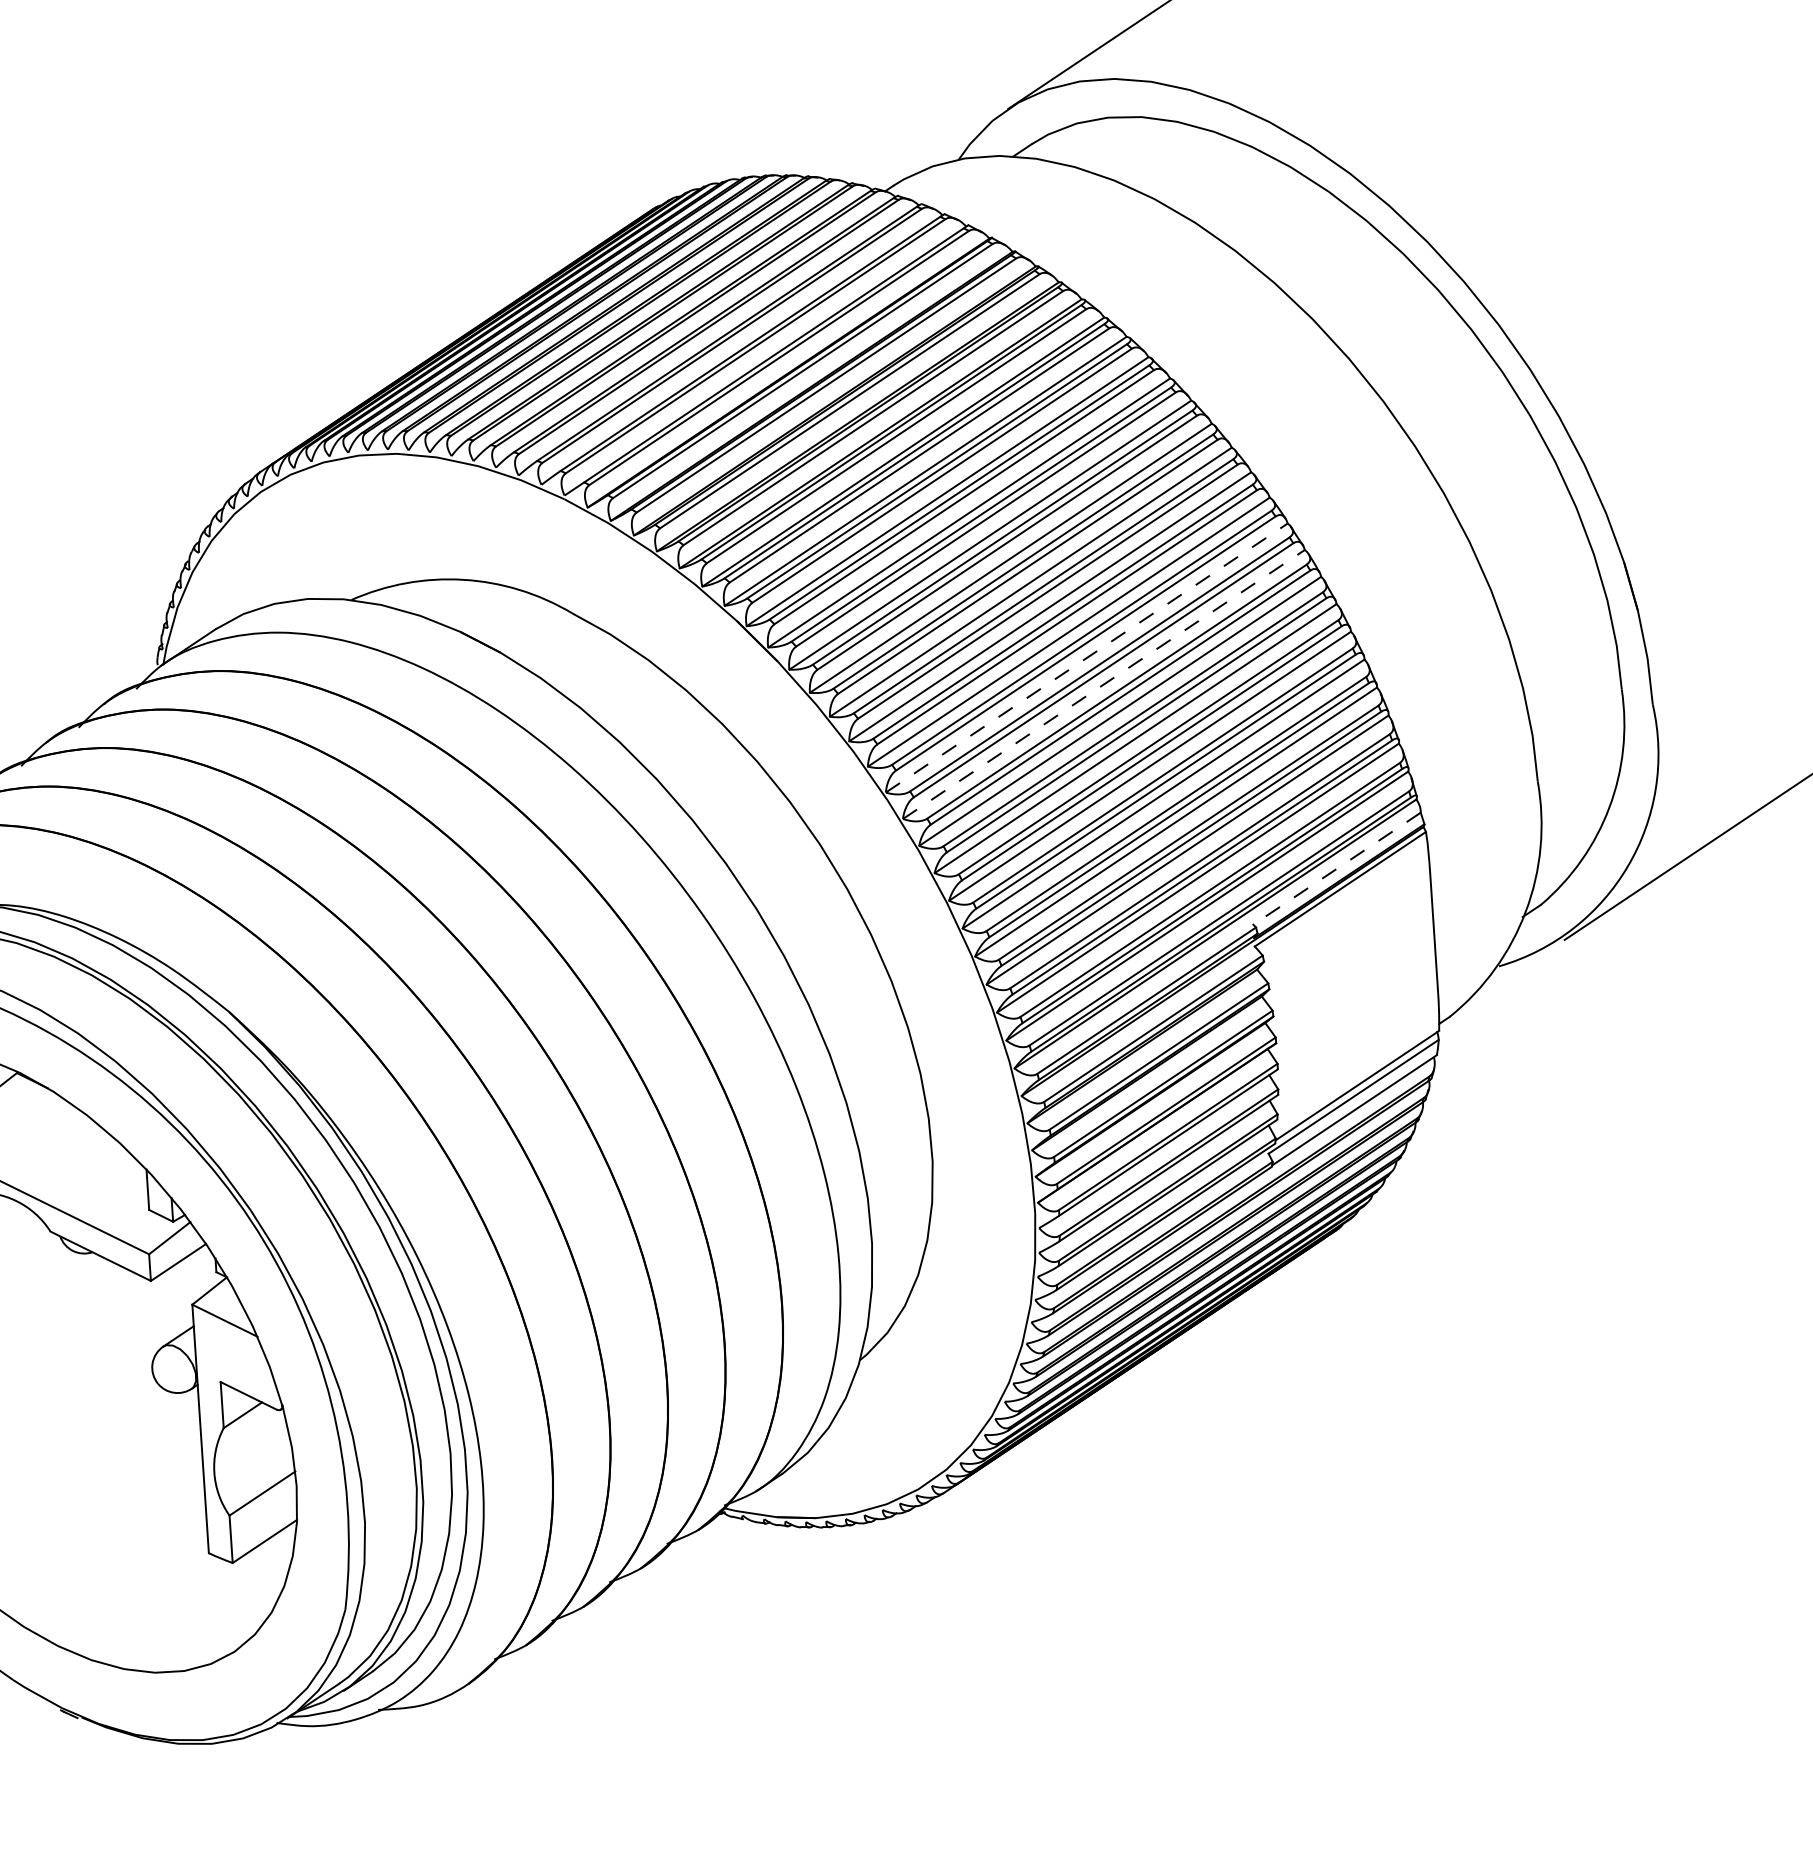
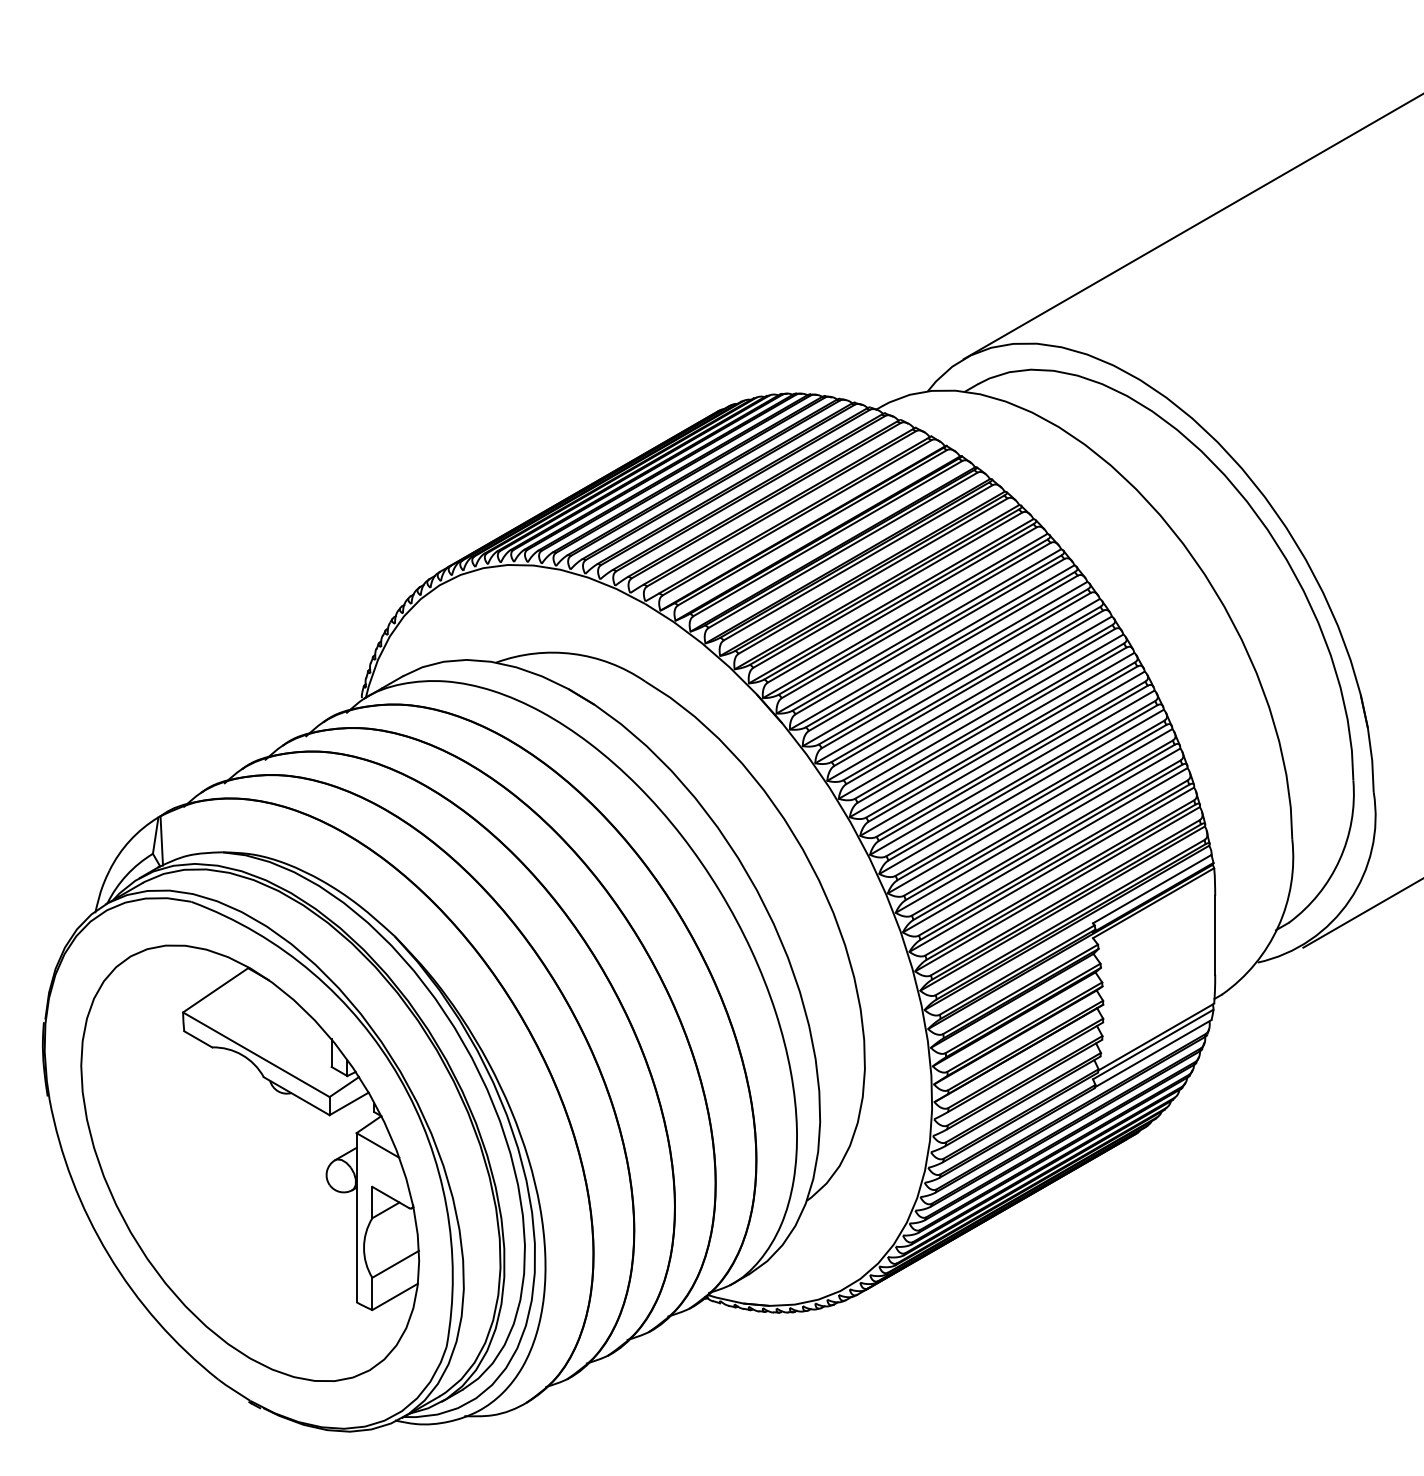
line: (1087, 657) -> (992, 734), dashed -> solid
line: (1103, 684) -> (1002, 753), dashed -> solid
line: (1335, 869) -> (1151, 889), dashed -> solid

